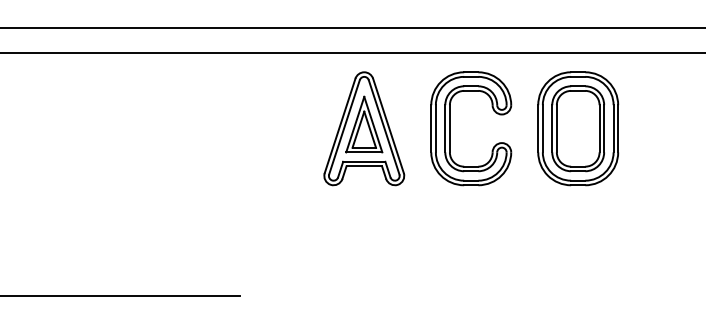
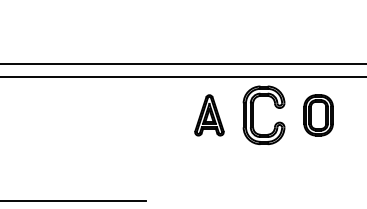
part: (364, 129) -> (209, 115), size x0.7
part: (577, 129) -> (318, 115), size x0.7

